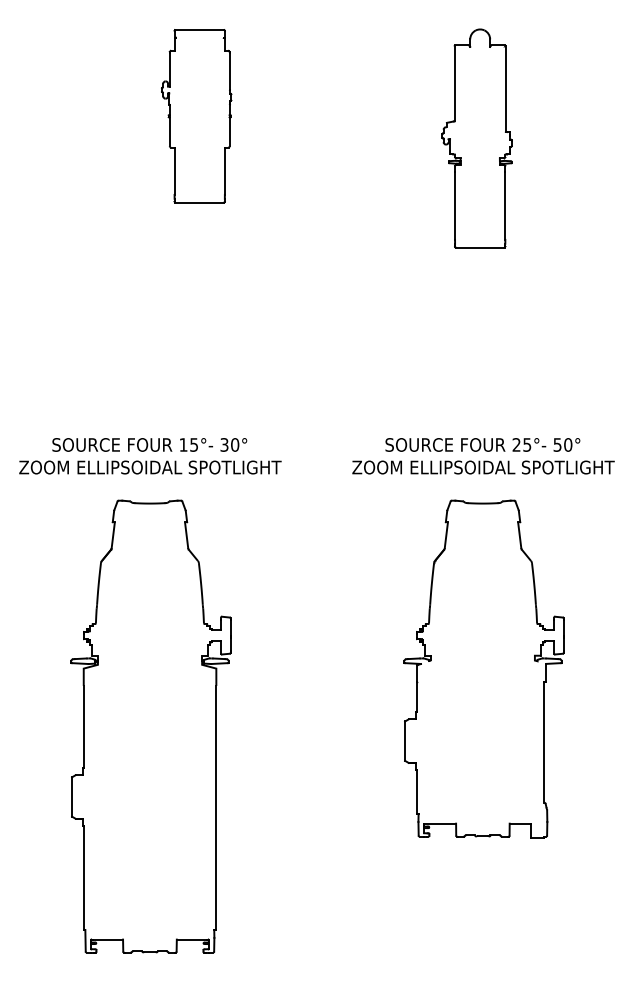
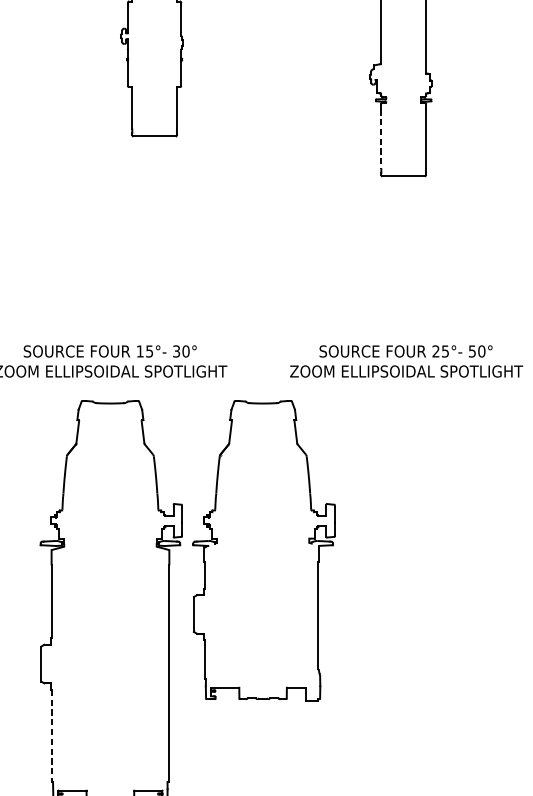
line: (455, 206) -> (381, 139), solid -> dashed
part: (483, 668) -> (263, 549), moved
line: (84, 878) -> (52, 736), solid -> dashed

